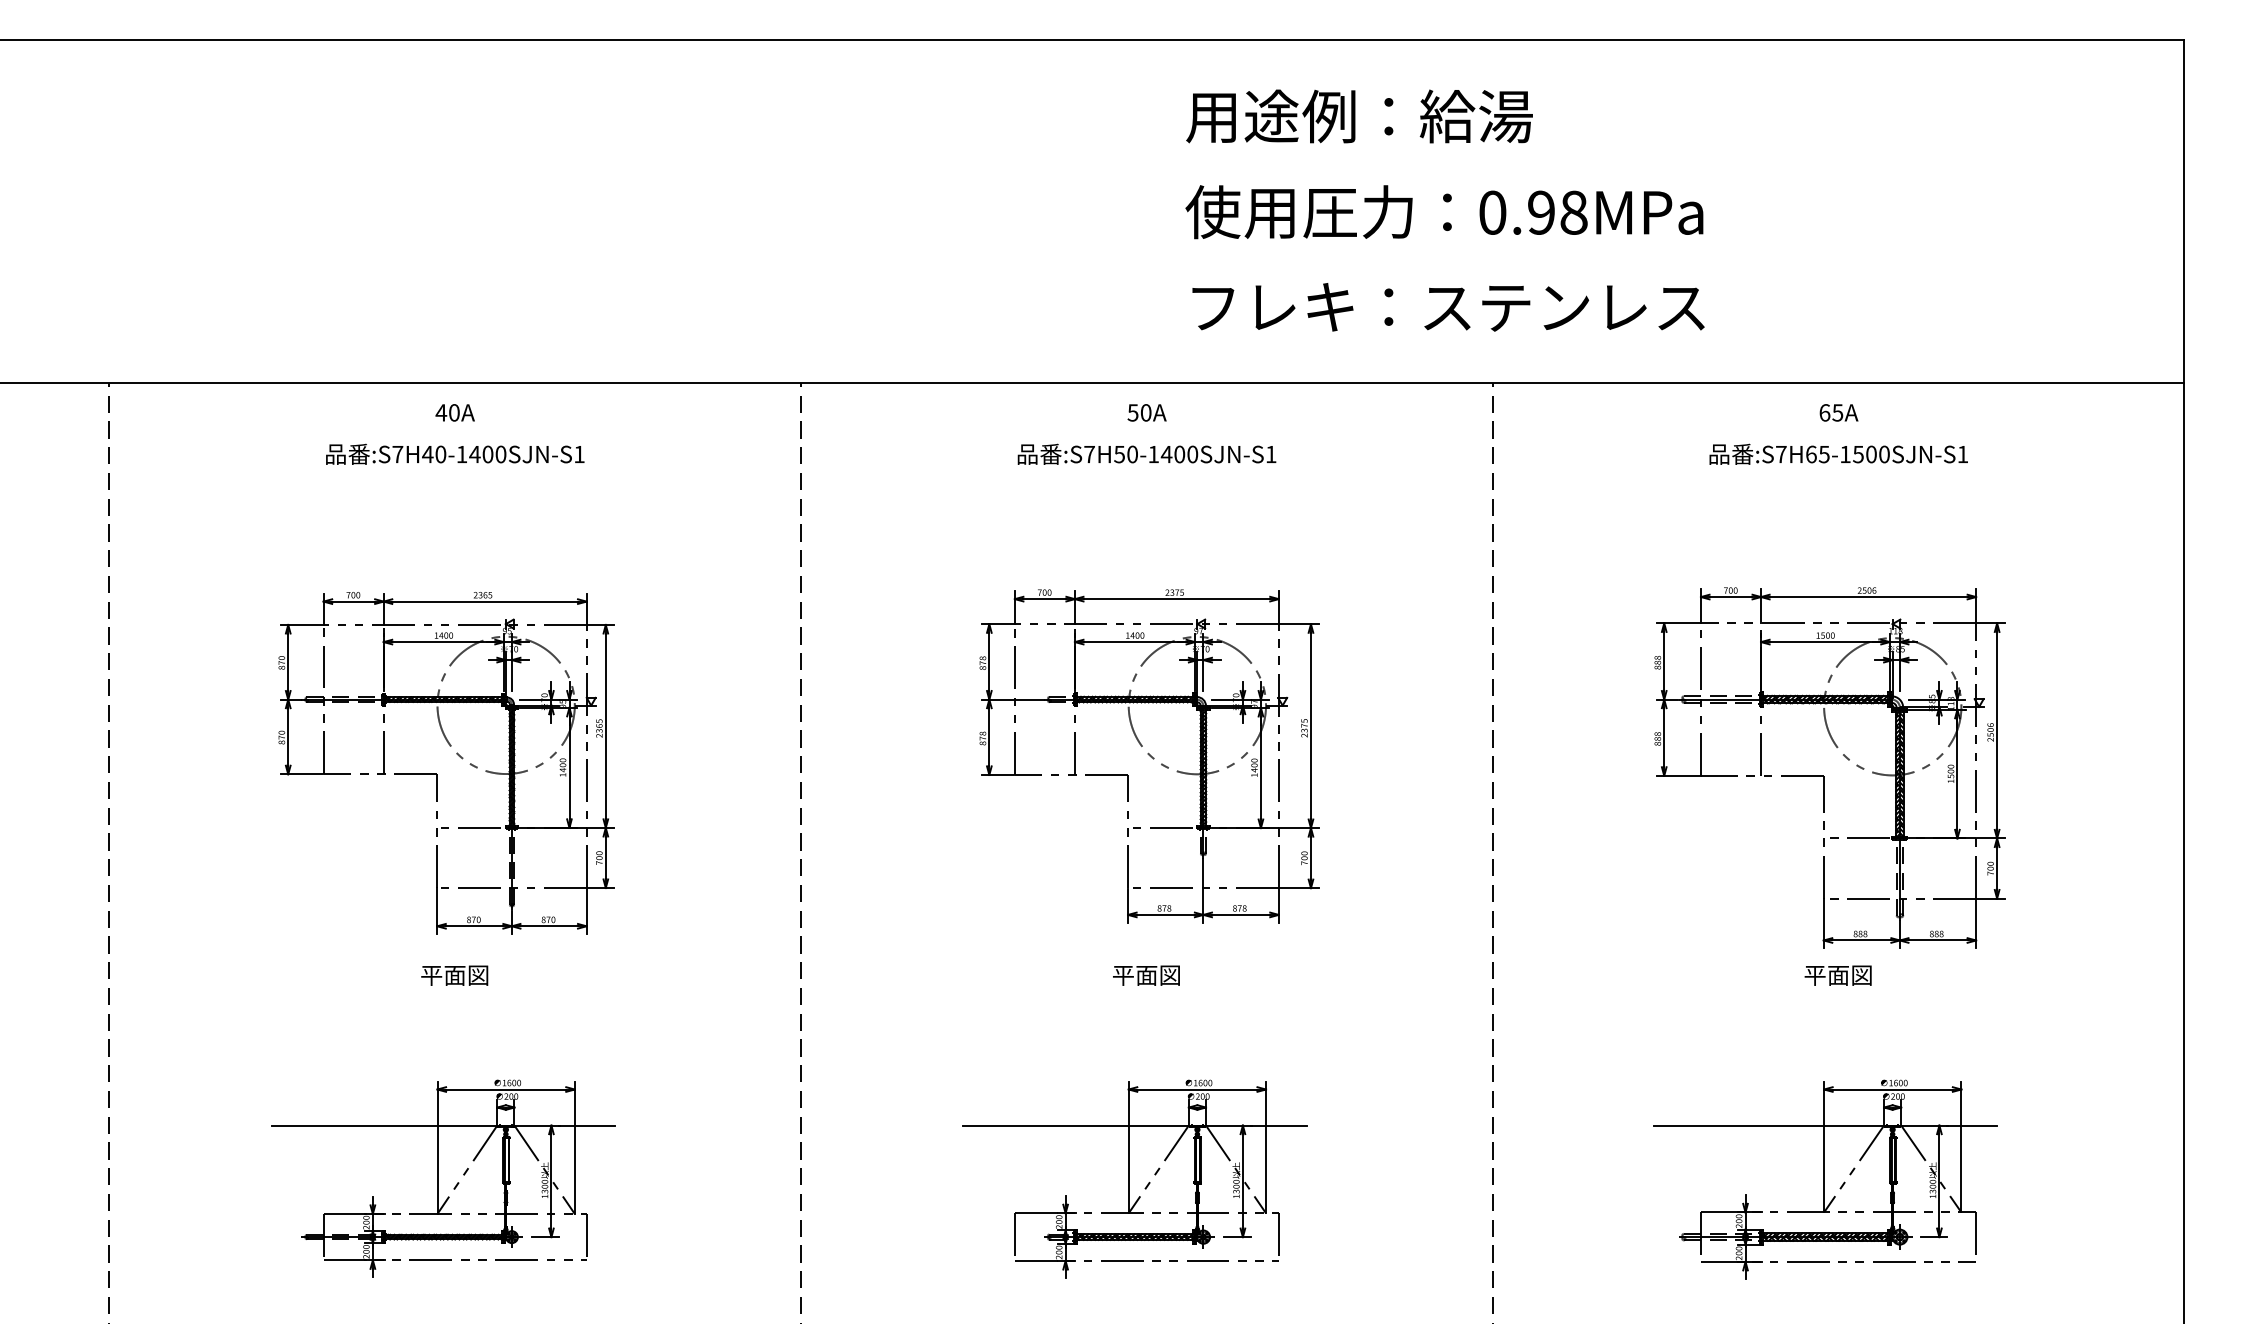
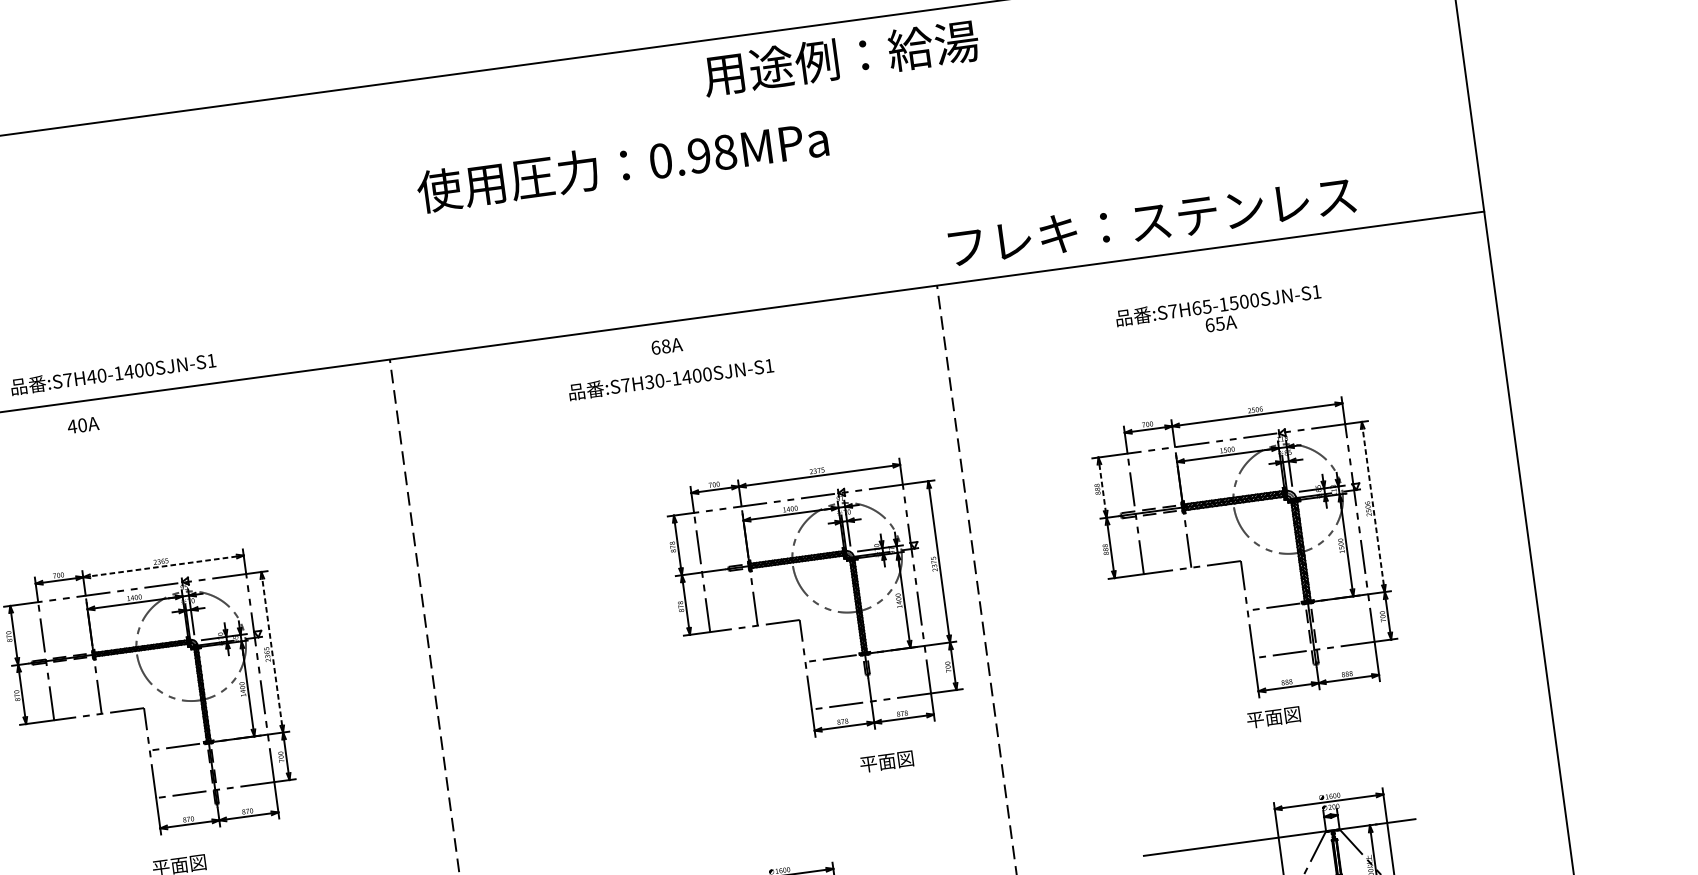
text: (1359, 116) -> (840, 58), moved
text: (1444, 212) -> (622, 165), moved
text: (1448, 307) -> (1152, 221), moved
text: (454, 412) -> (82, 425), moved
text: (1139, 412) -> (660, 346), 50A -> 68A
text: (1838, 412) -> (1220, 323), moved
text: (455, 453) -> (113, 373), moved
text: (1119, 453) -> (649, 381), :S7H50-1400SJN-S1 -> :S7H30-1400SJN-S1
line: (485, 601) -> (163, 566), solid -> dashed
line: (1664, 661) -> (1102, 487), solid -> dashed
line: (605, 726) -> (272, 652), solid -> dashed
line: (1997, 730) -> (1373, 506), solid -> dashed
part: (1149, 756) -> (814, 603), moved
text: (1146, 975) -> (886, 761), moved

